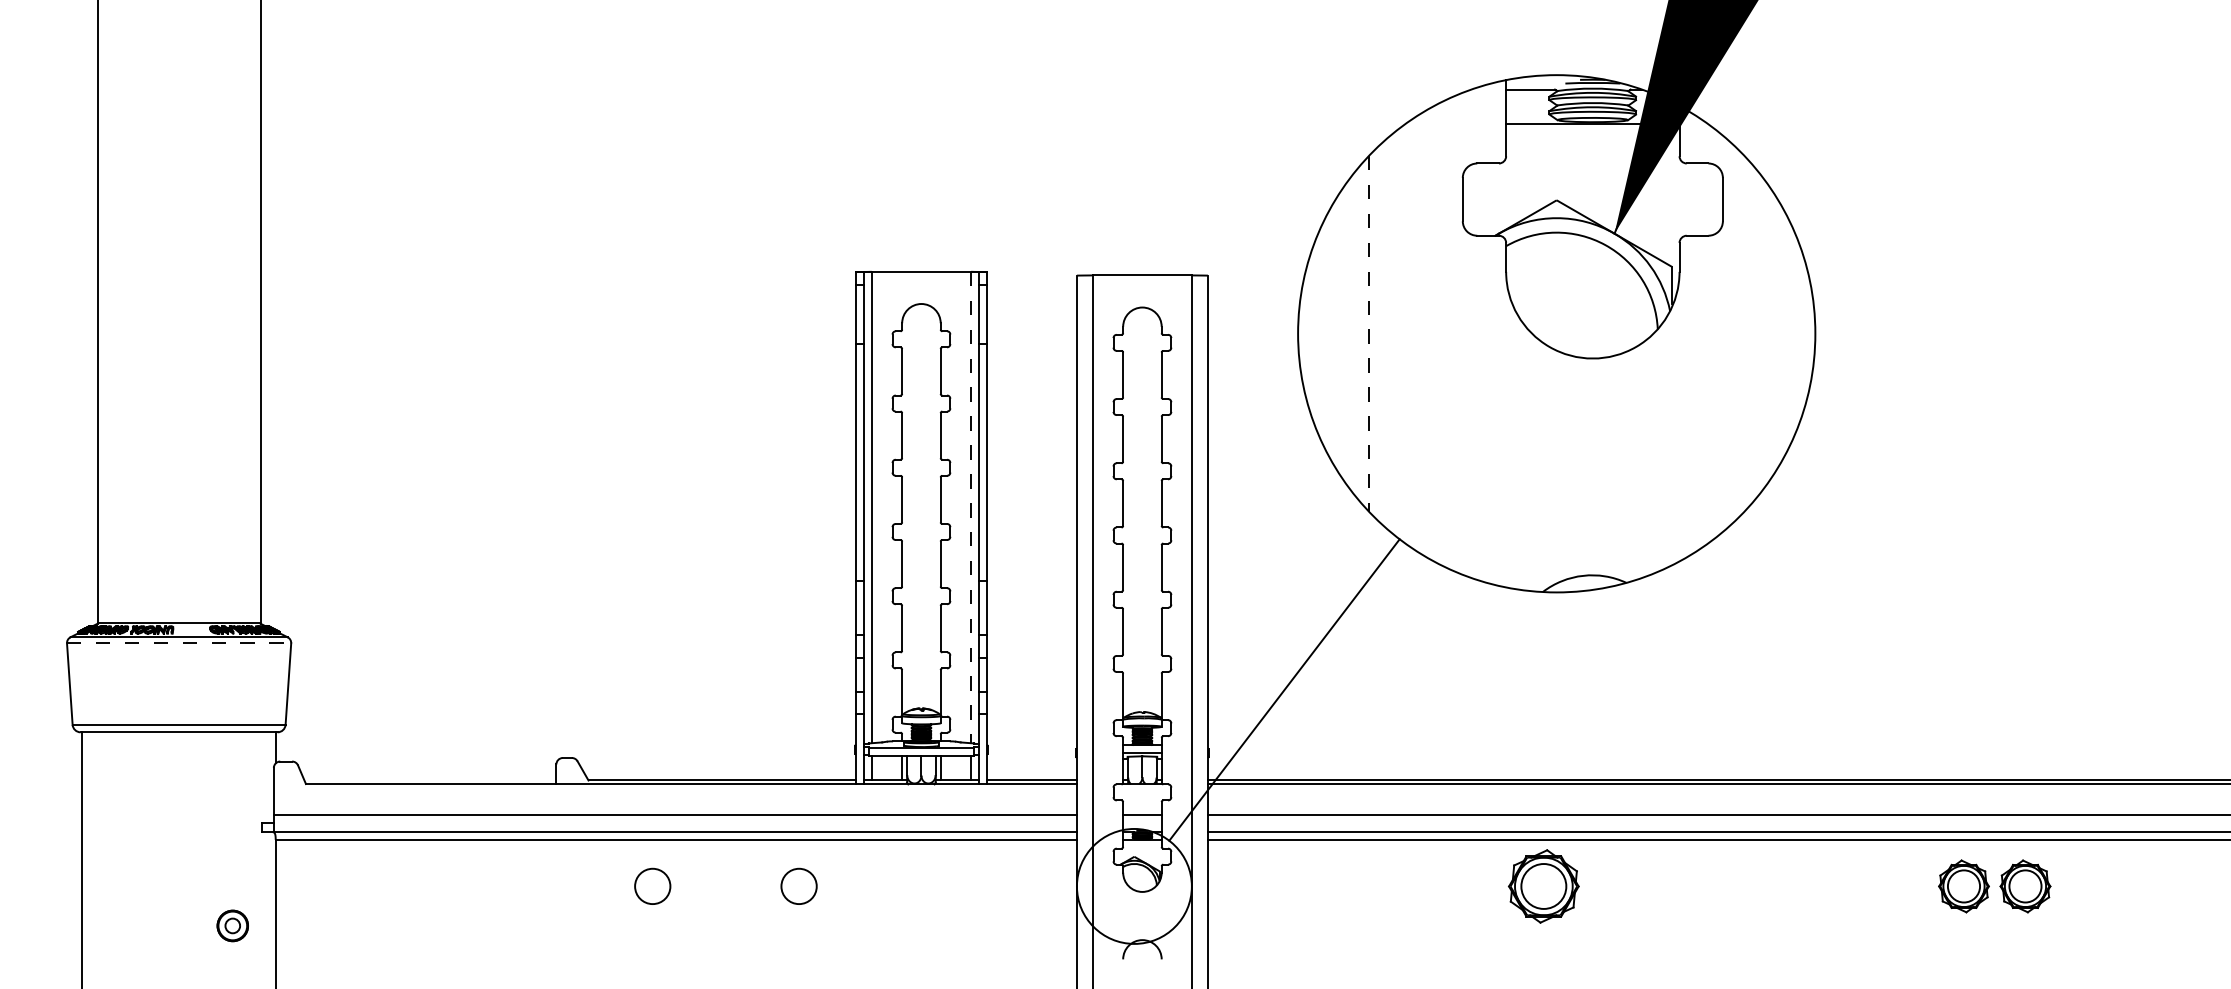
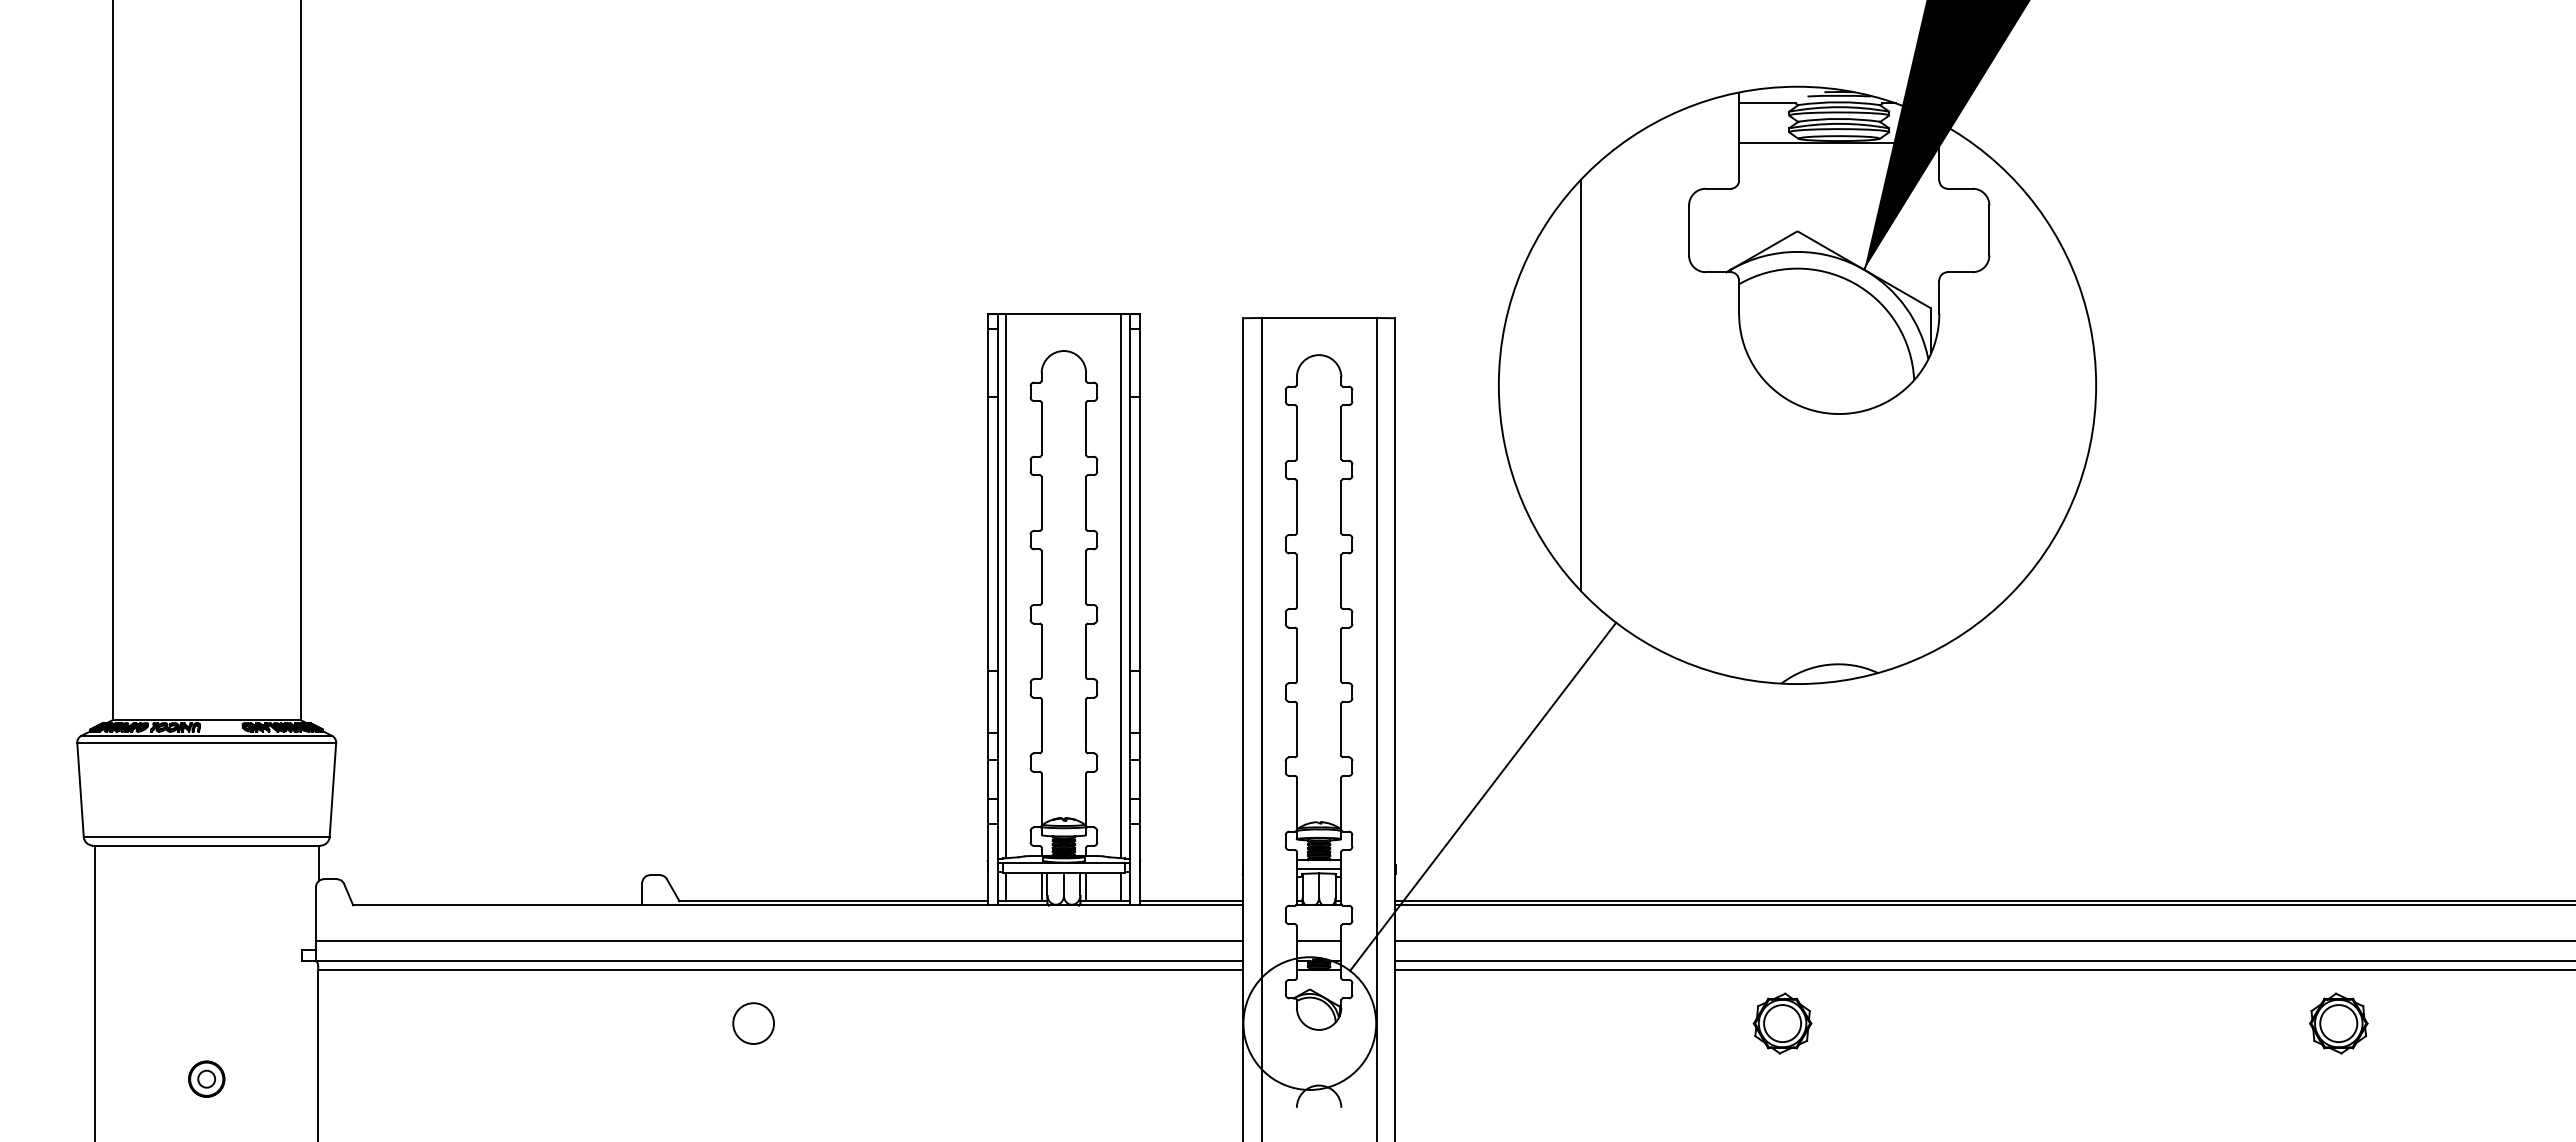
line: (1368, 333) -> (1580, 385), dashed -> solid
line: (971, 507) -> (1121, 586), dashed -> solid
line: (179, 643) -> (207, 743), dashed -> solid
circle: (798, 886) -> (922, 1023), removed
part: (1543, 886) -> (1782, 1023), size x0.71
part: (1963, 886) -> (2267, 1023), removed
part: (232, 925) -> (206, 1078), moved

